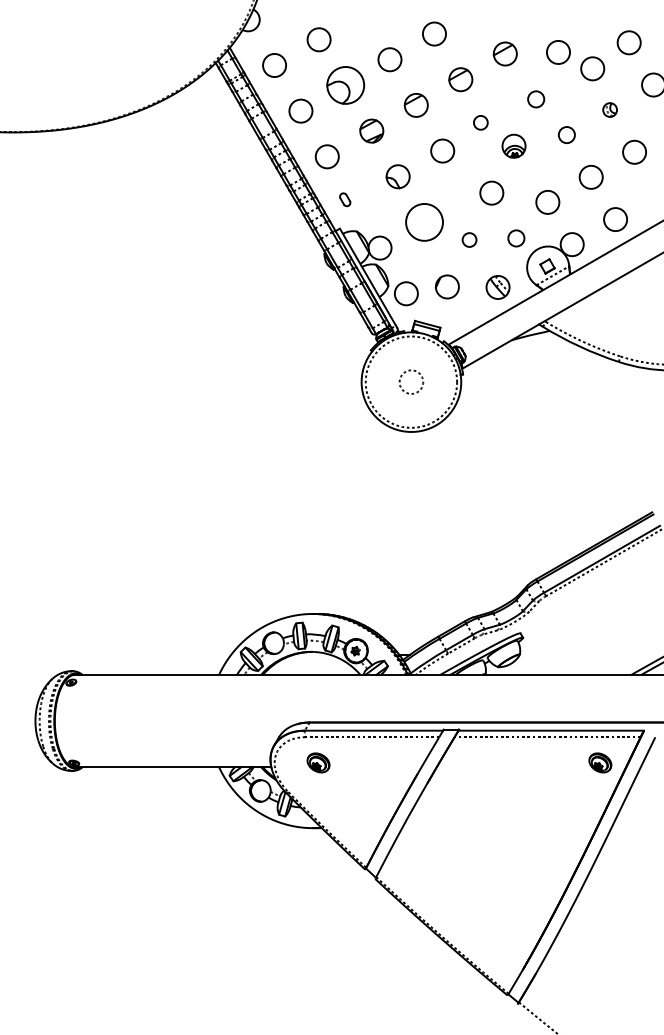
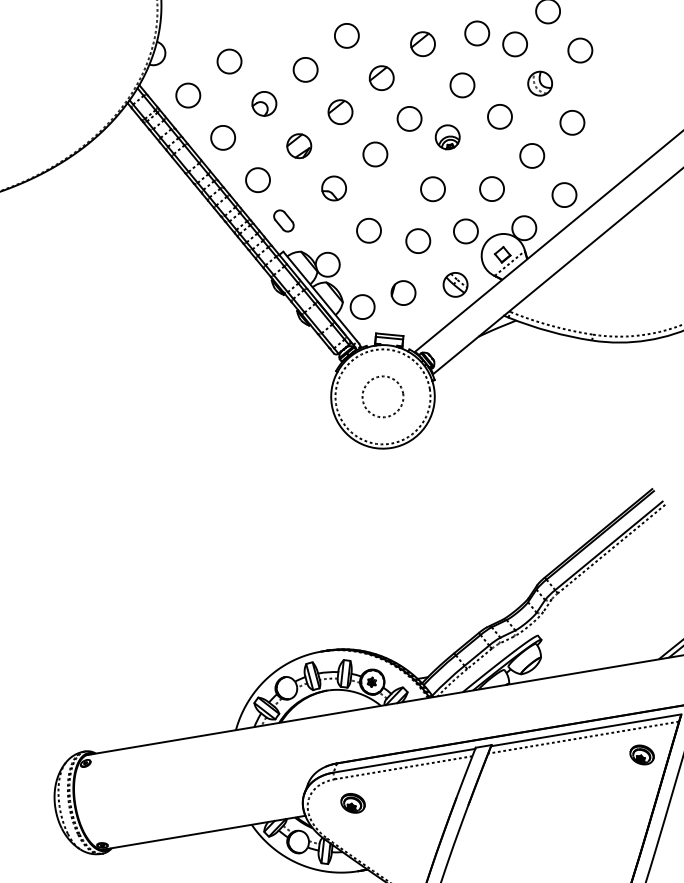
part: (344, 85) -> (263, 104), size x0.62
circle: (535, 99) -> (461, 85), size x1.43
part: (609, 109) -> (539, 83), size x1.67
circle: (480, 122) -> (409, 118), size x1.67
circle: (566, 134) -> (499, 116), size x1.43
part: (344, 199) -> (282, 221), size x1.67
circle: (424, 221) -> (368, 229), size x0.62
circle: (516, 238) -> (466, 231), size x1.43
circle: (469, 239) -> (418, 240), size x1.67
circle: (411, 381) -> (382, 396), size x1.67

